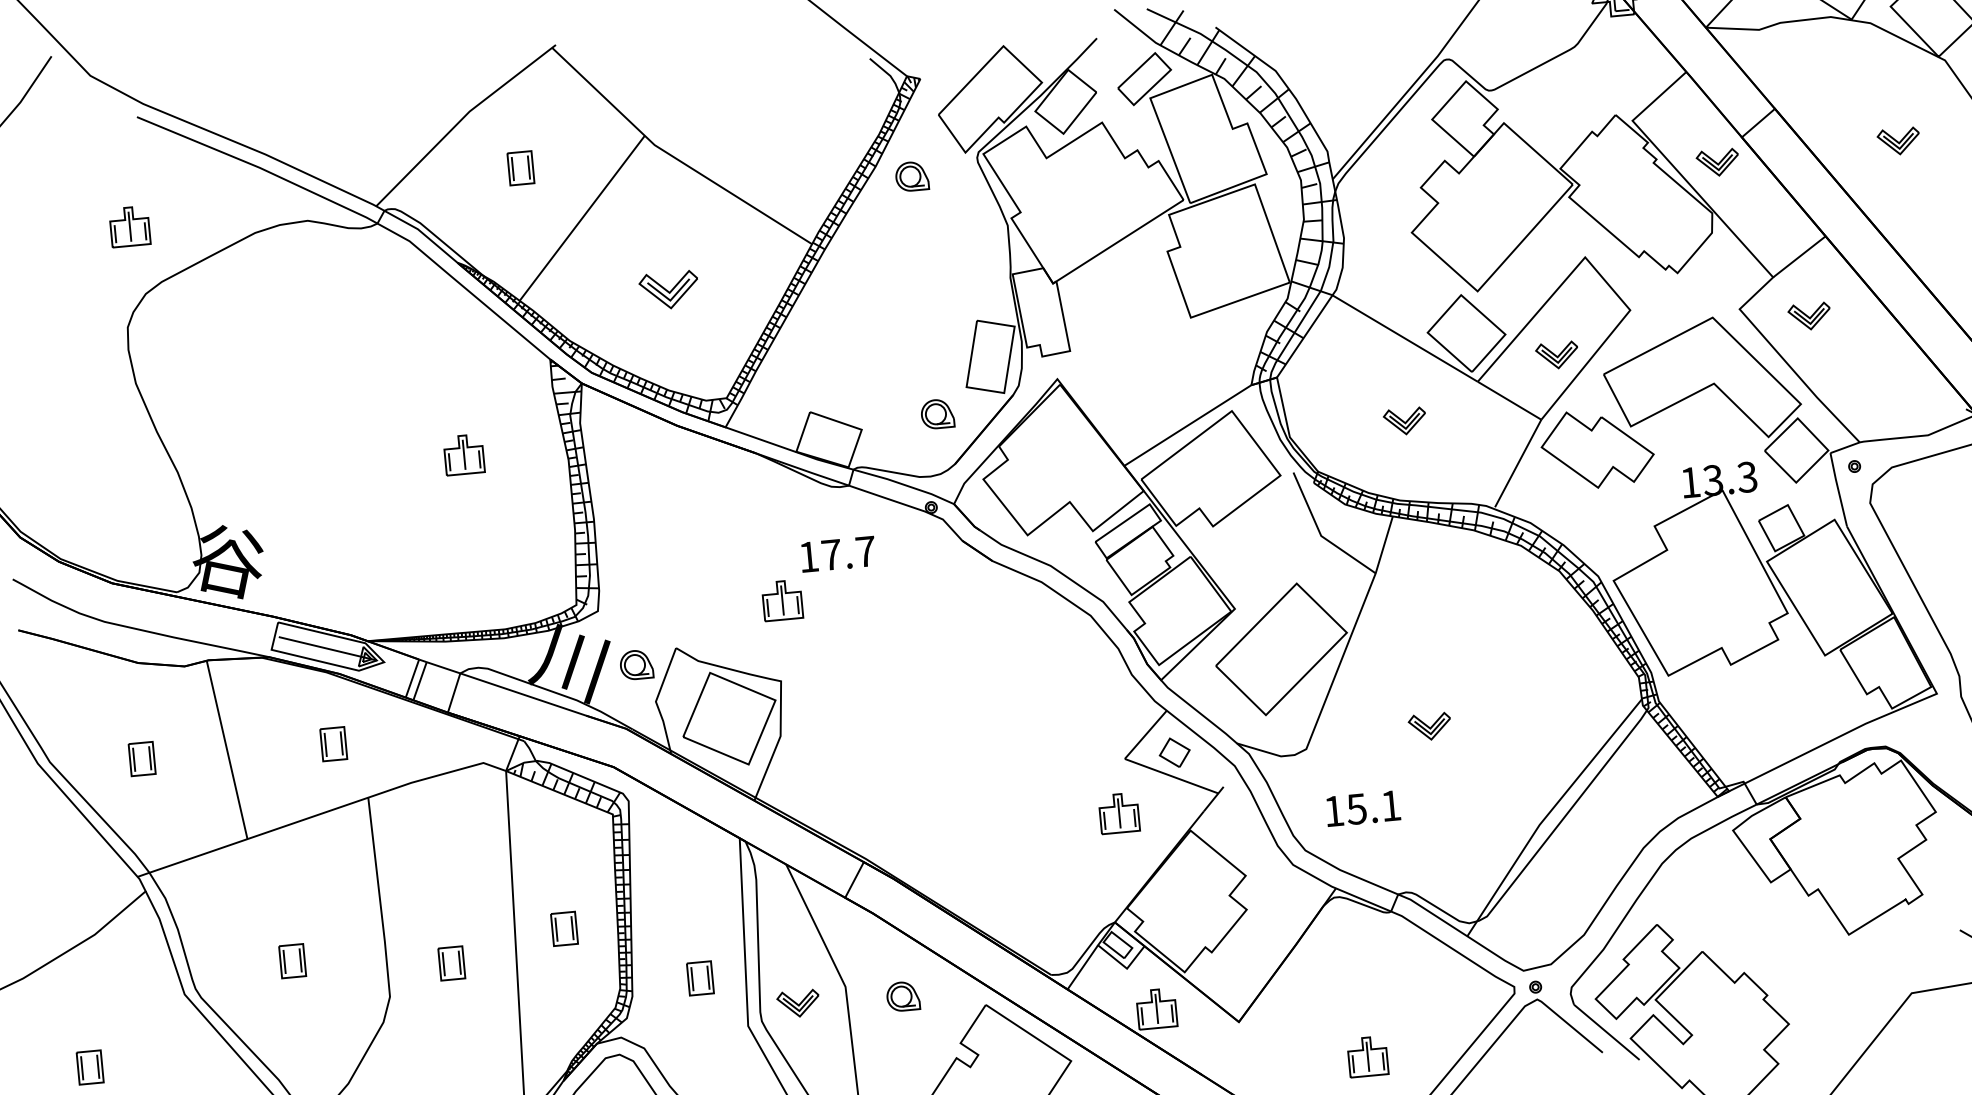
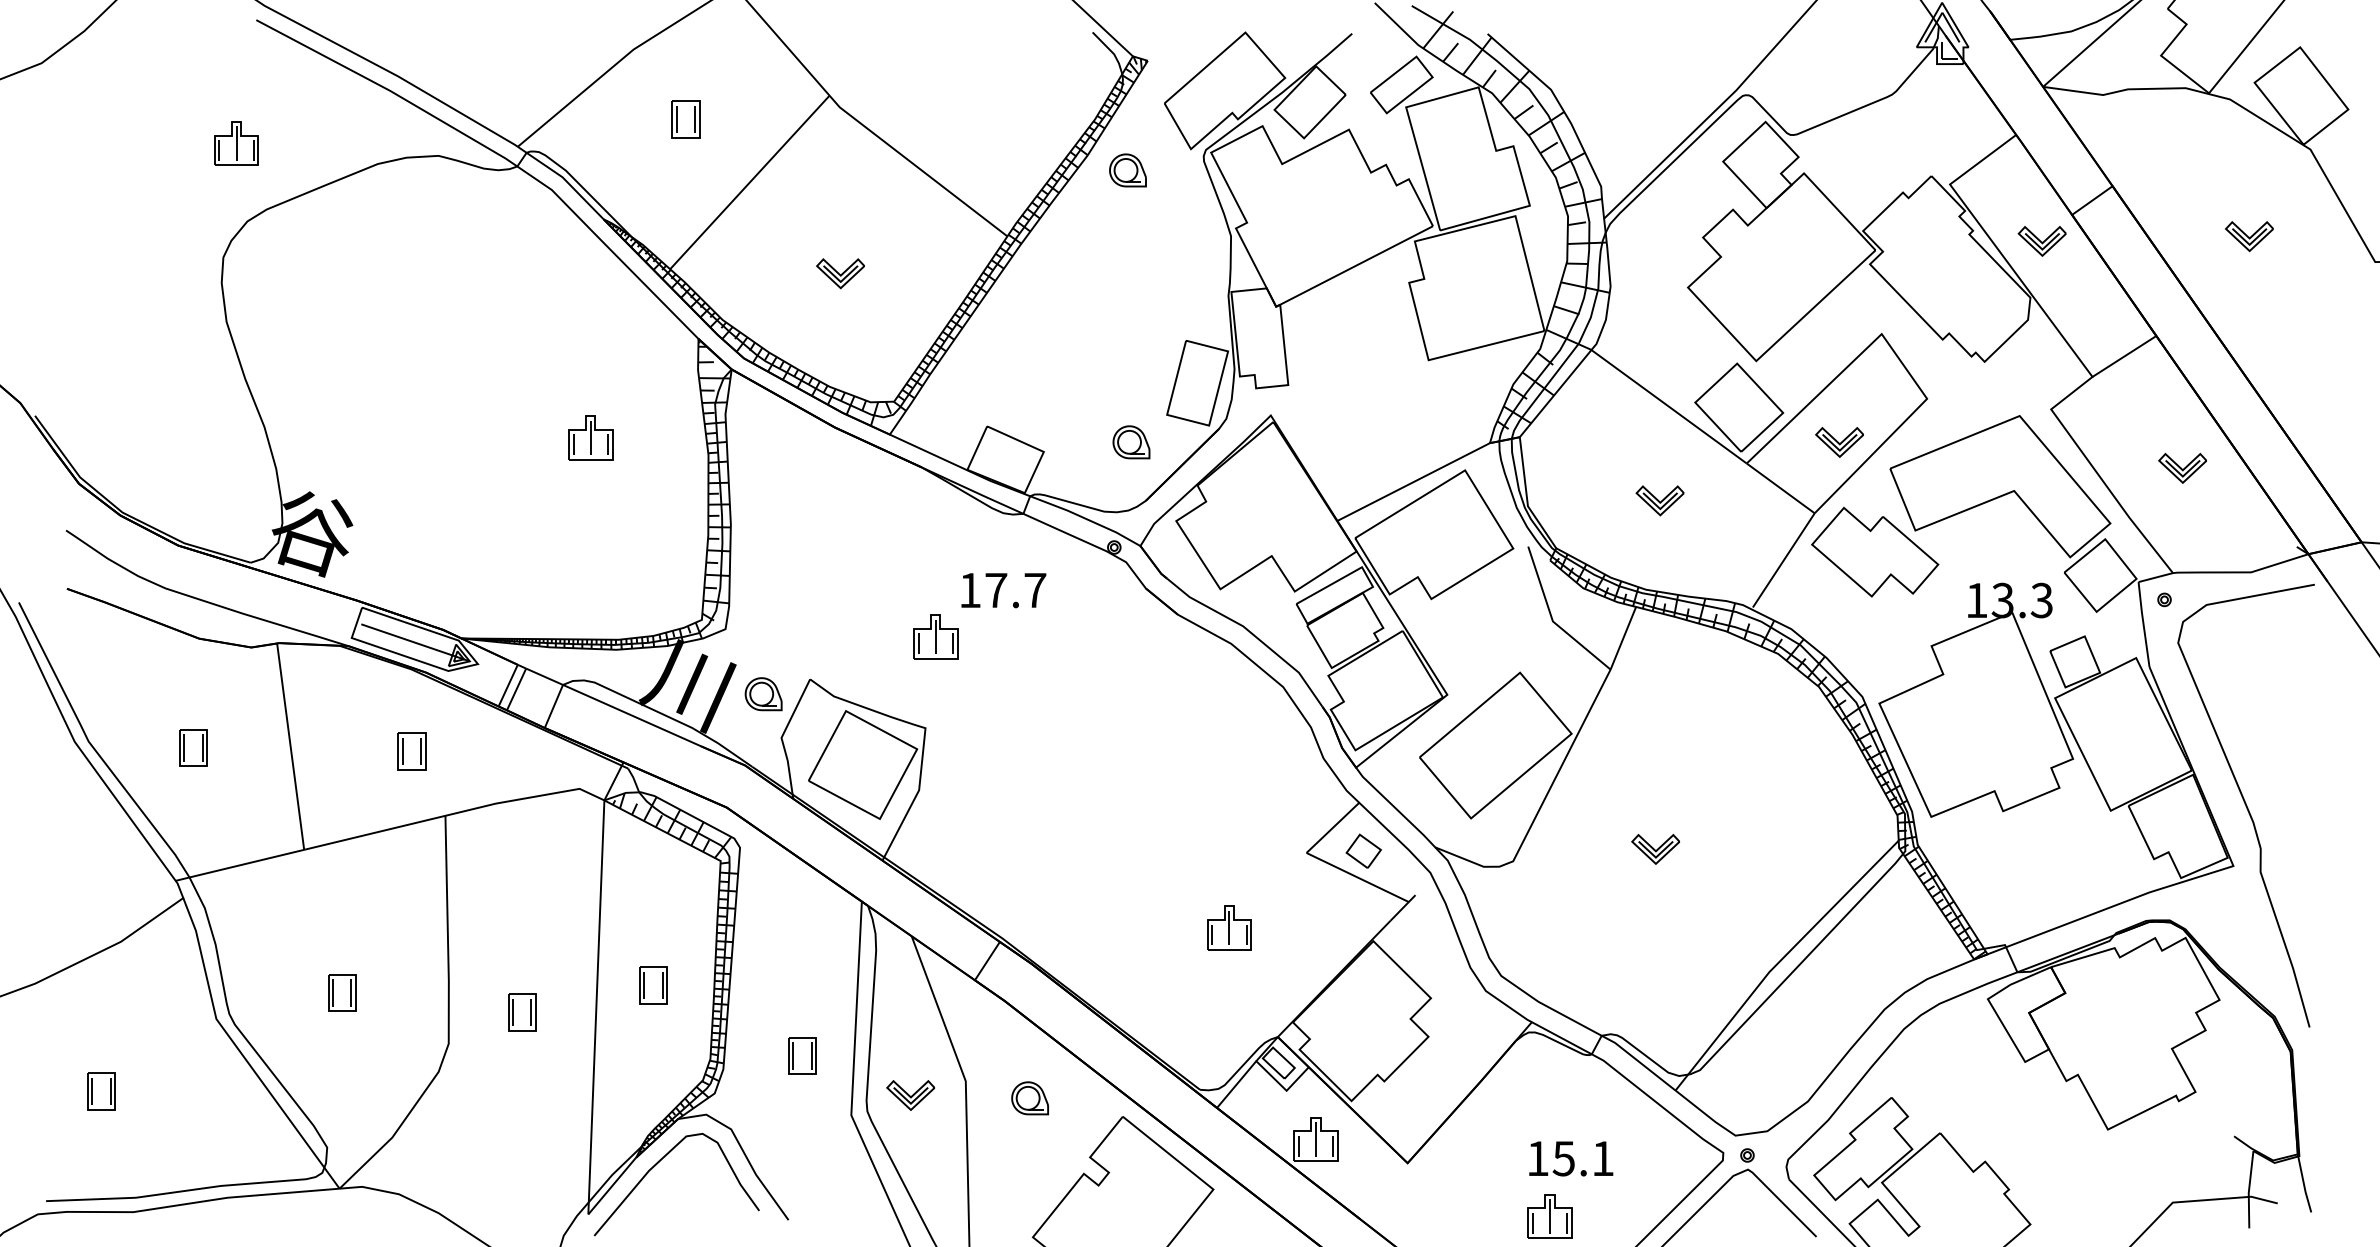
part: (669, 290) -> (840, 273), size x0.71
part: (1809, 316) -> (2182, 468), moved
text: (1363, 808) -> (1571, 1158), moved
part: (1119, 812) -> (1229, 927), moved

